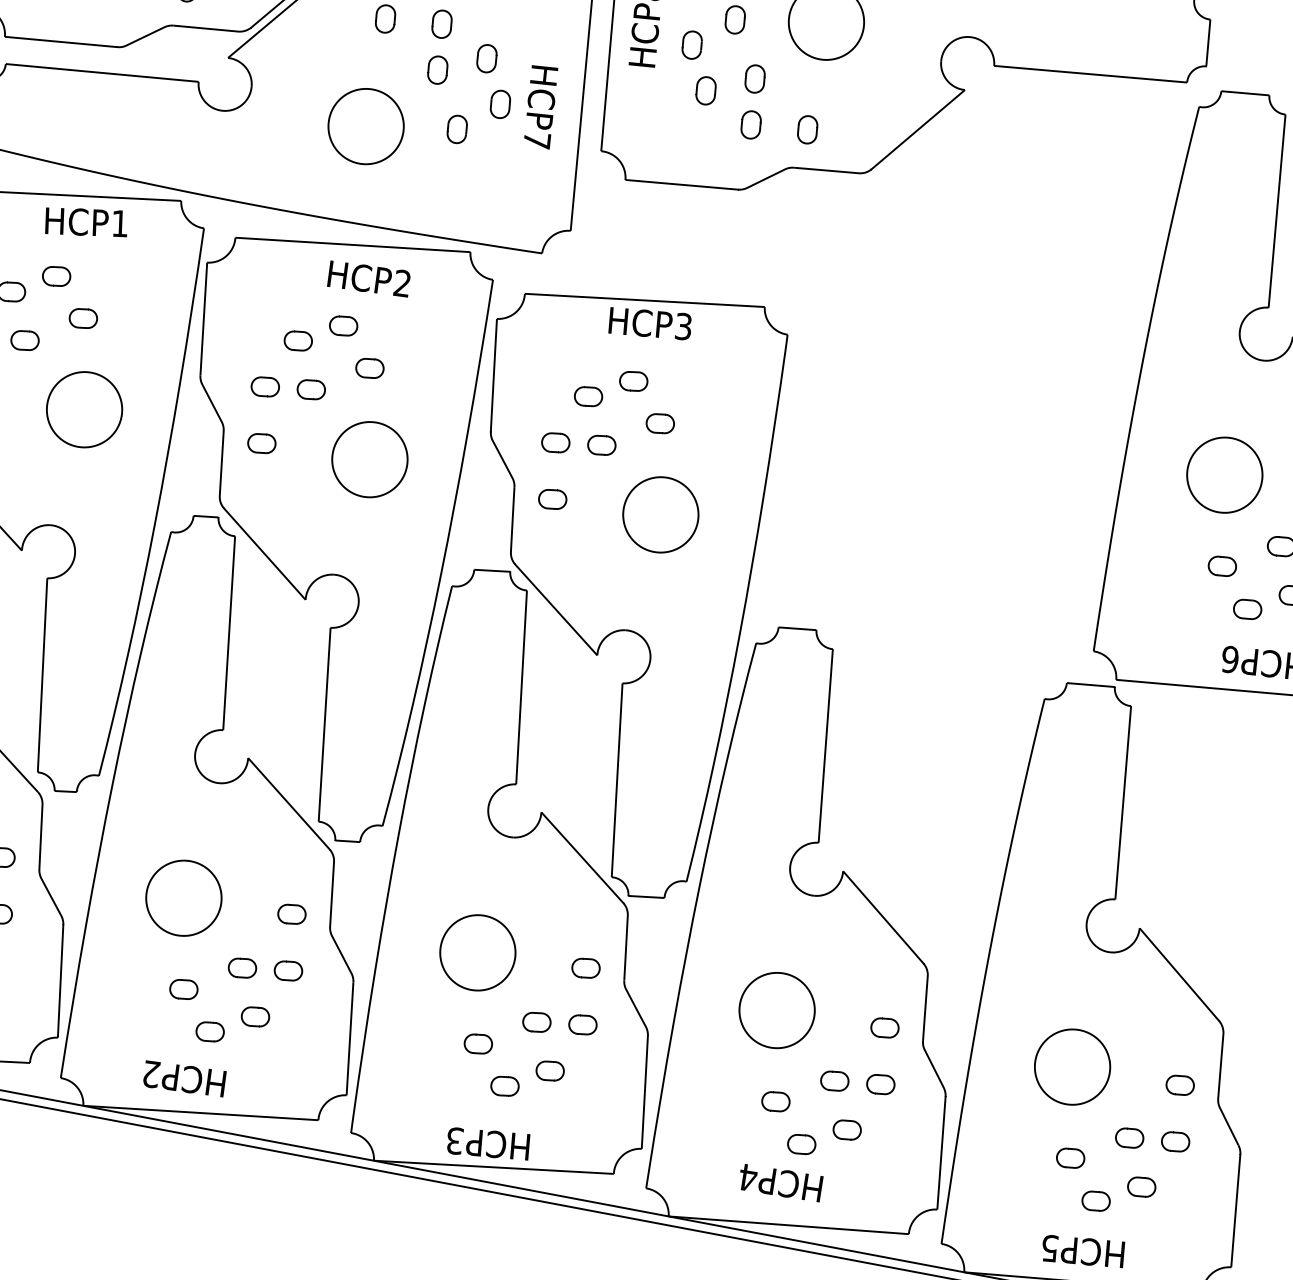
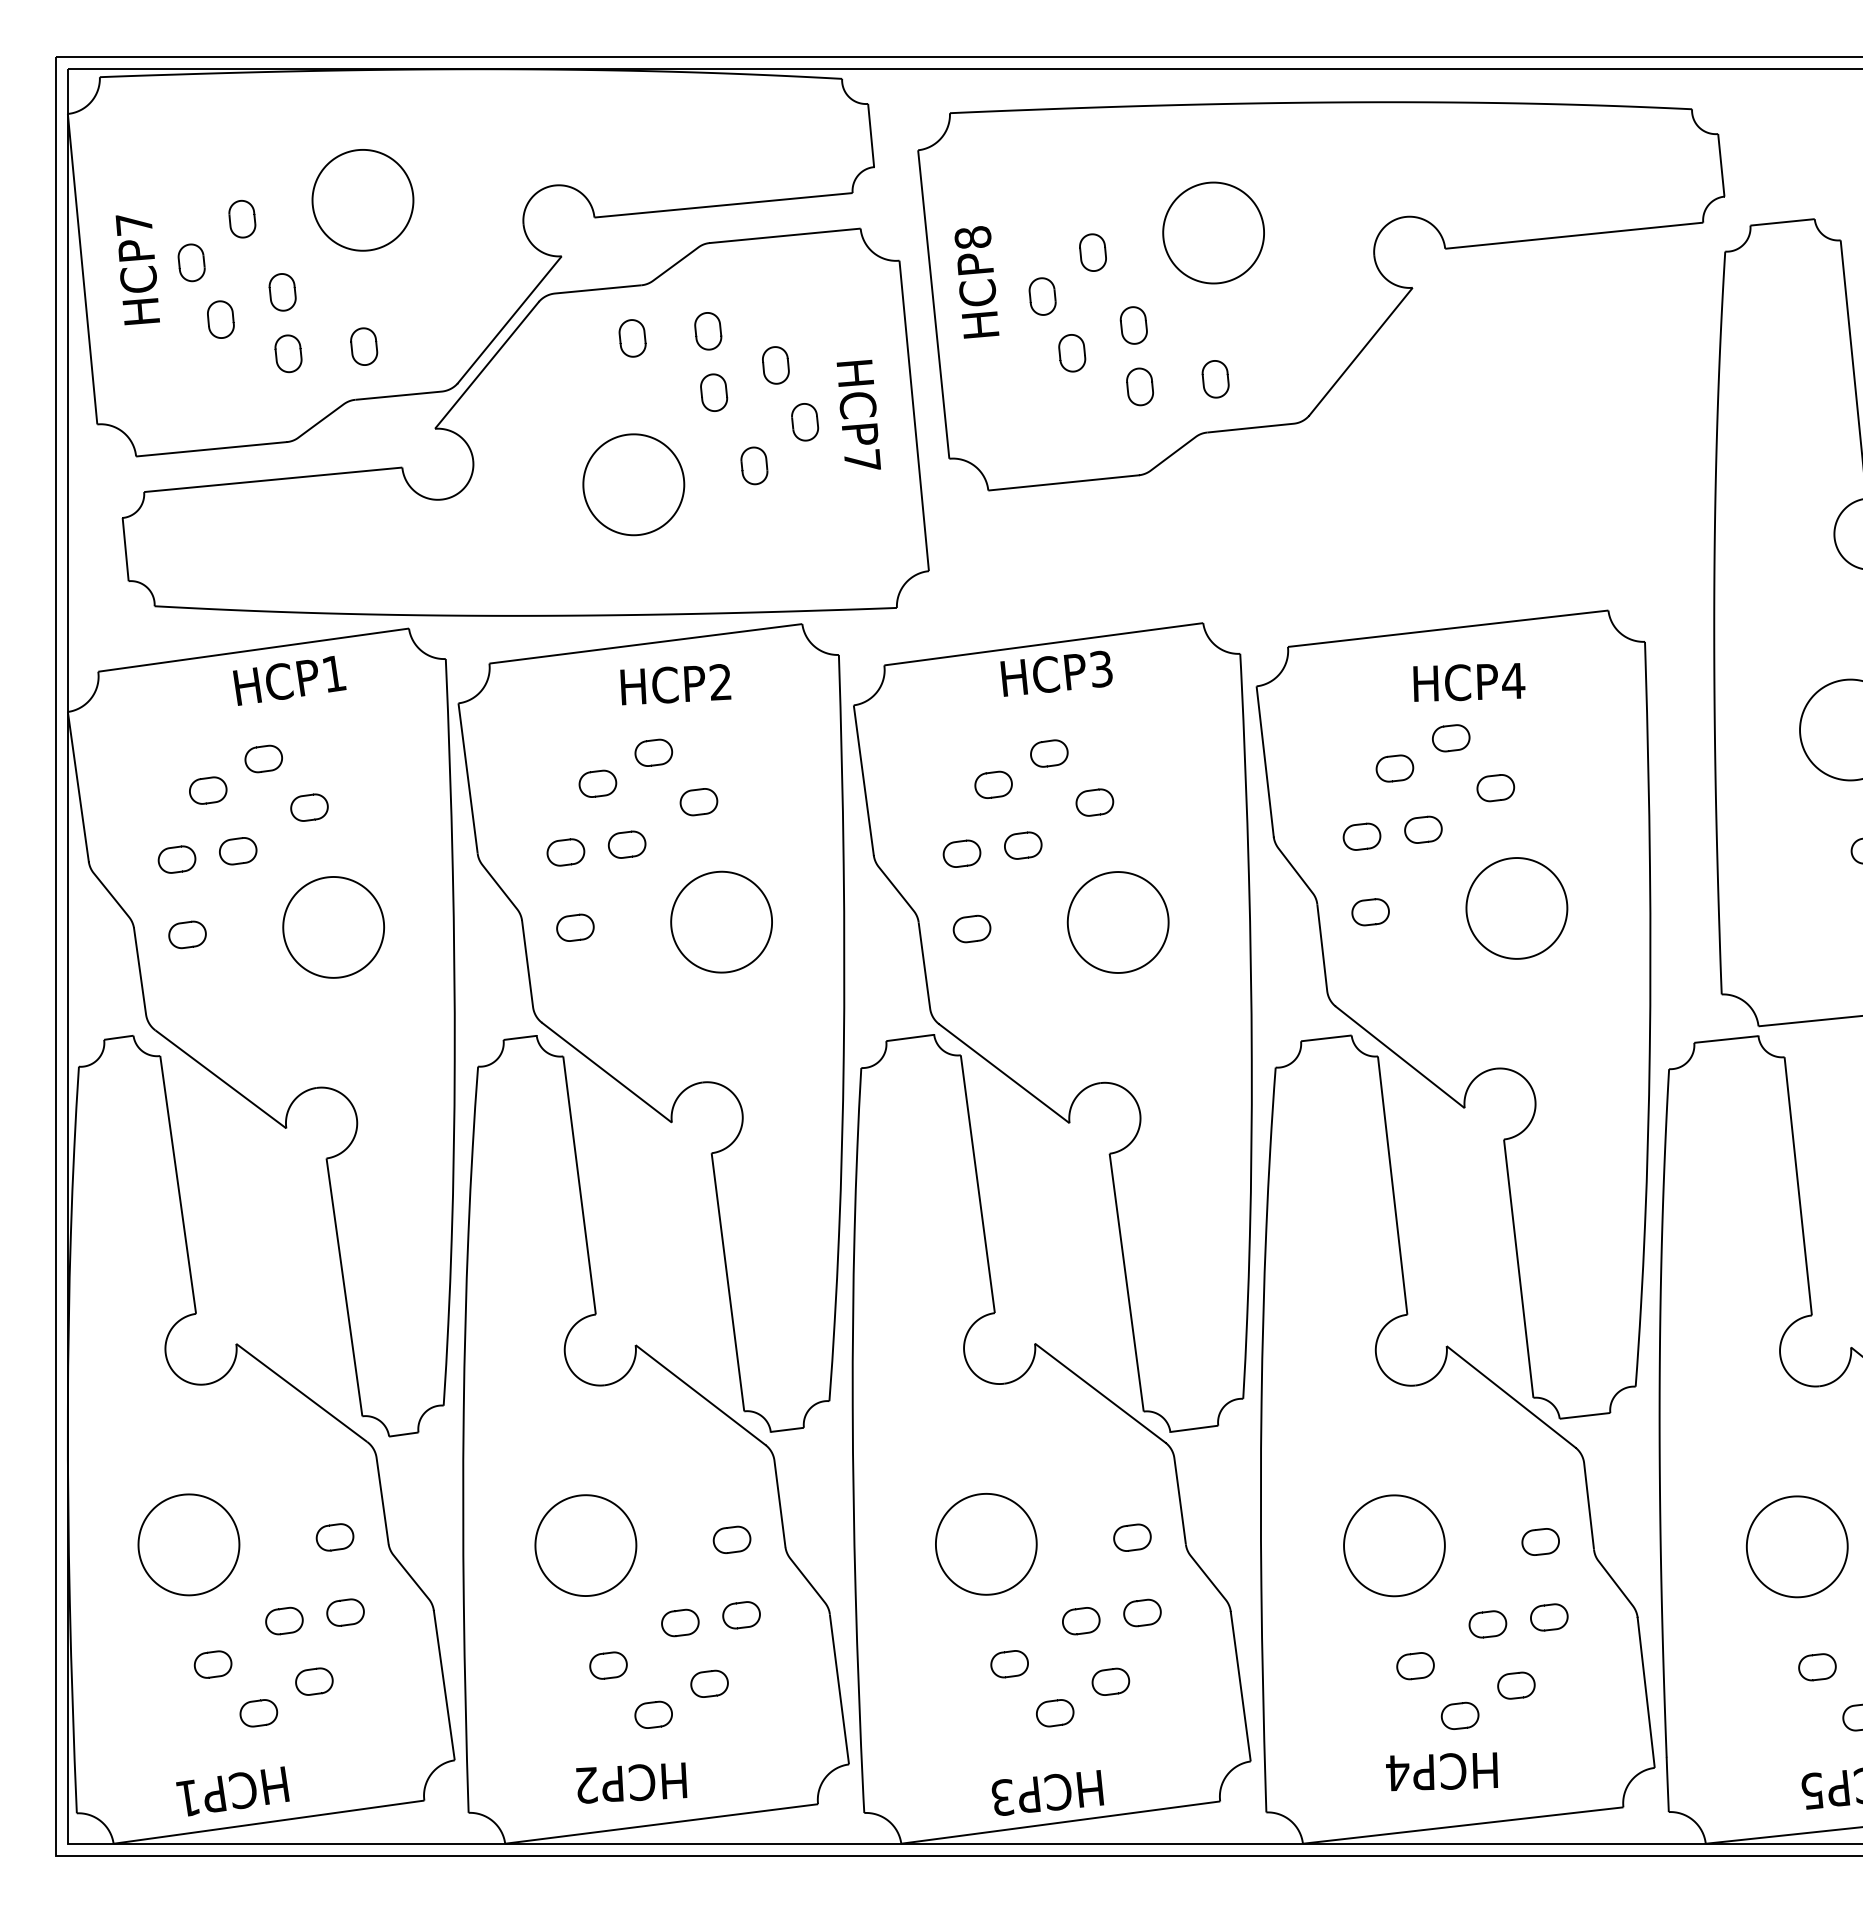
part: (894, 628) -> (1453, 1014), added

